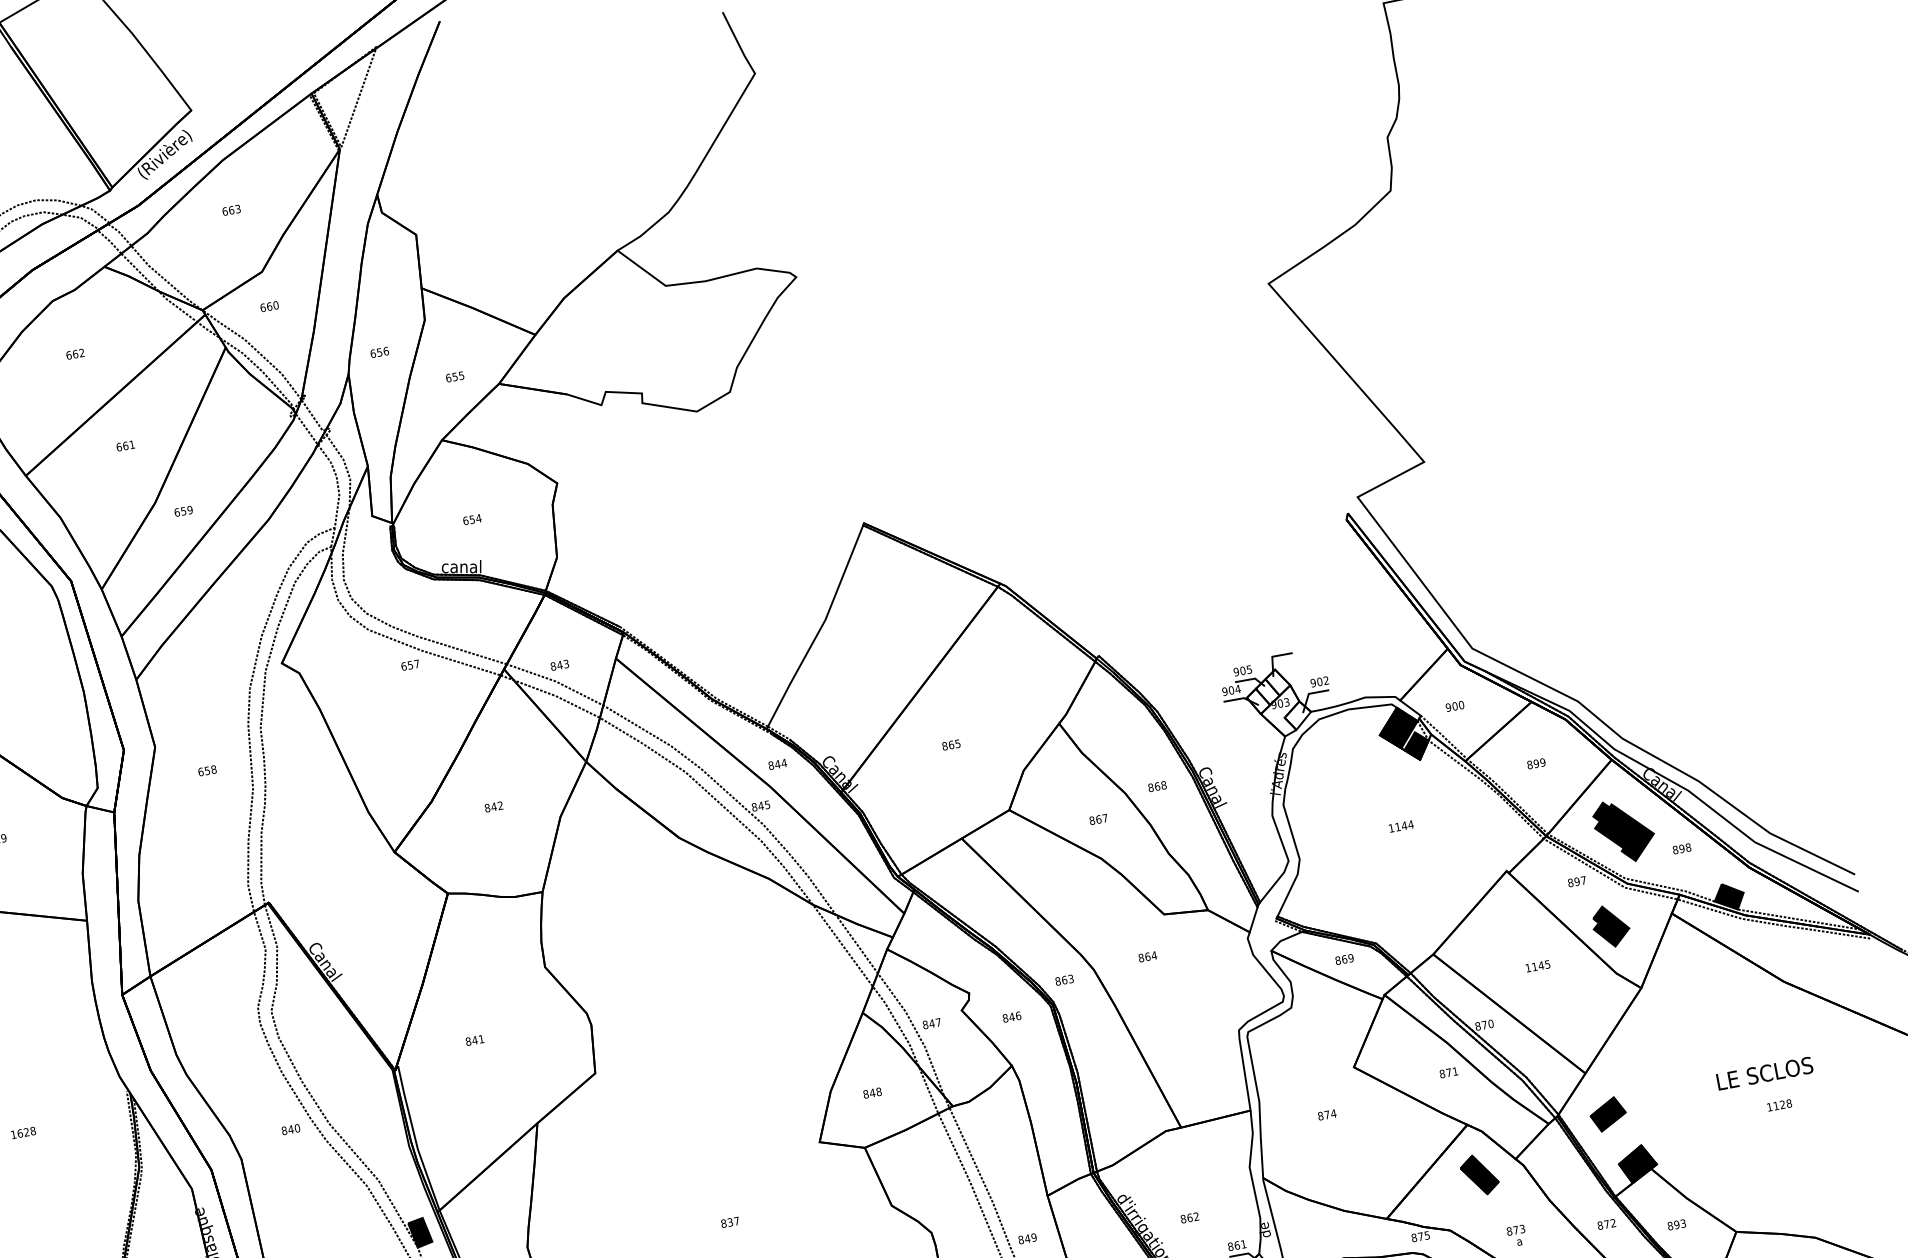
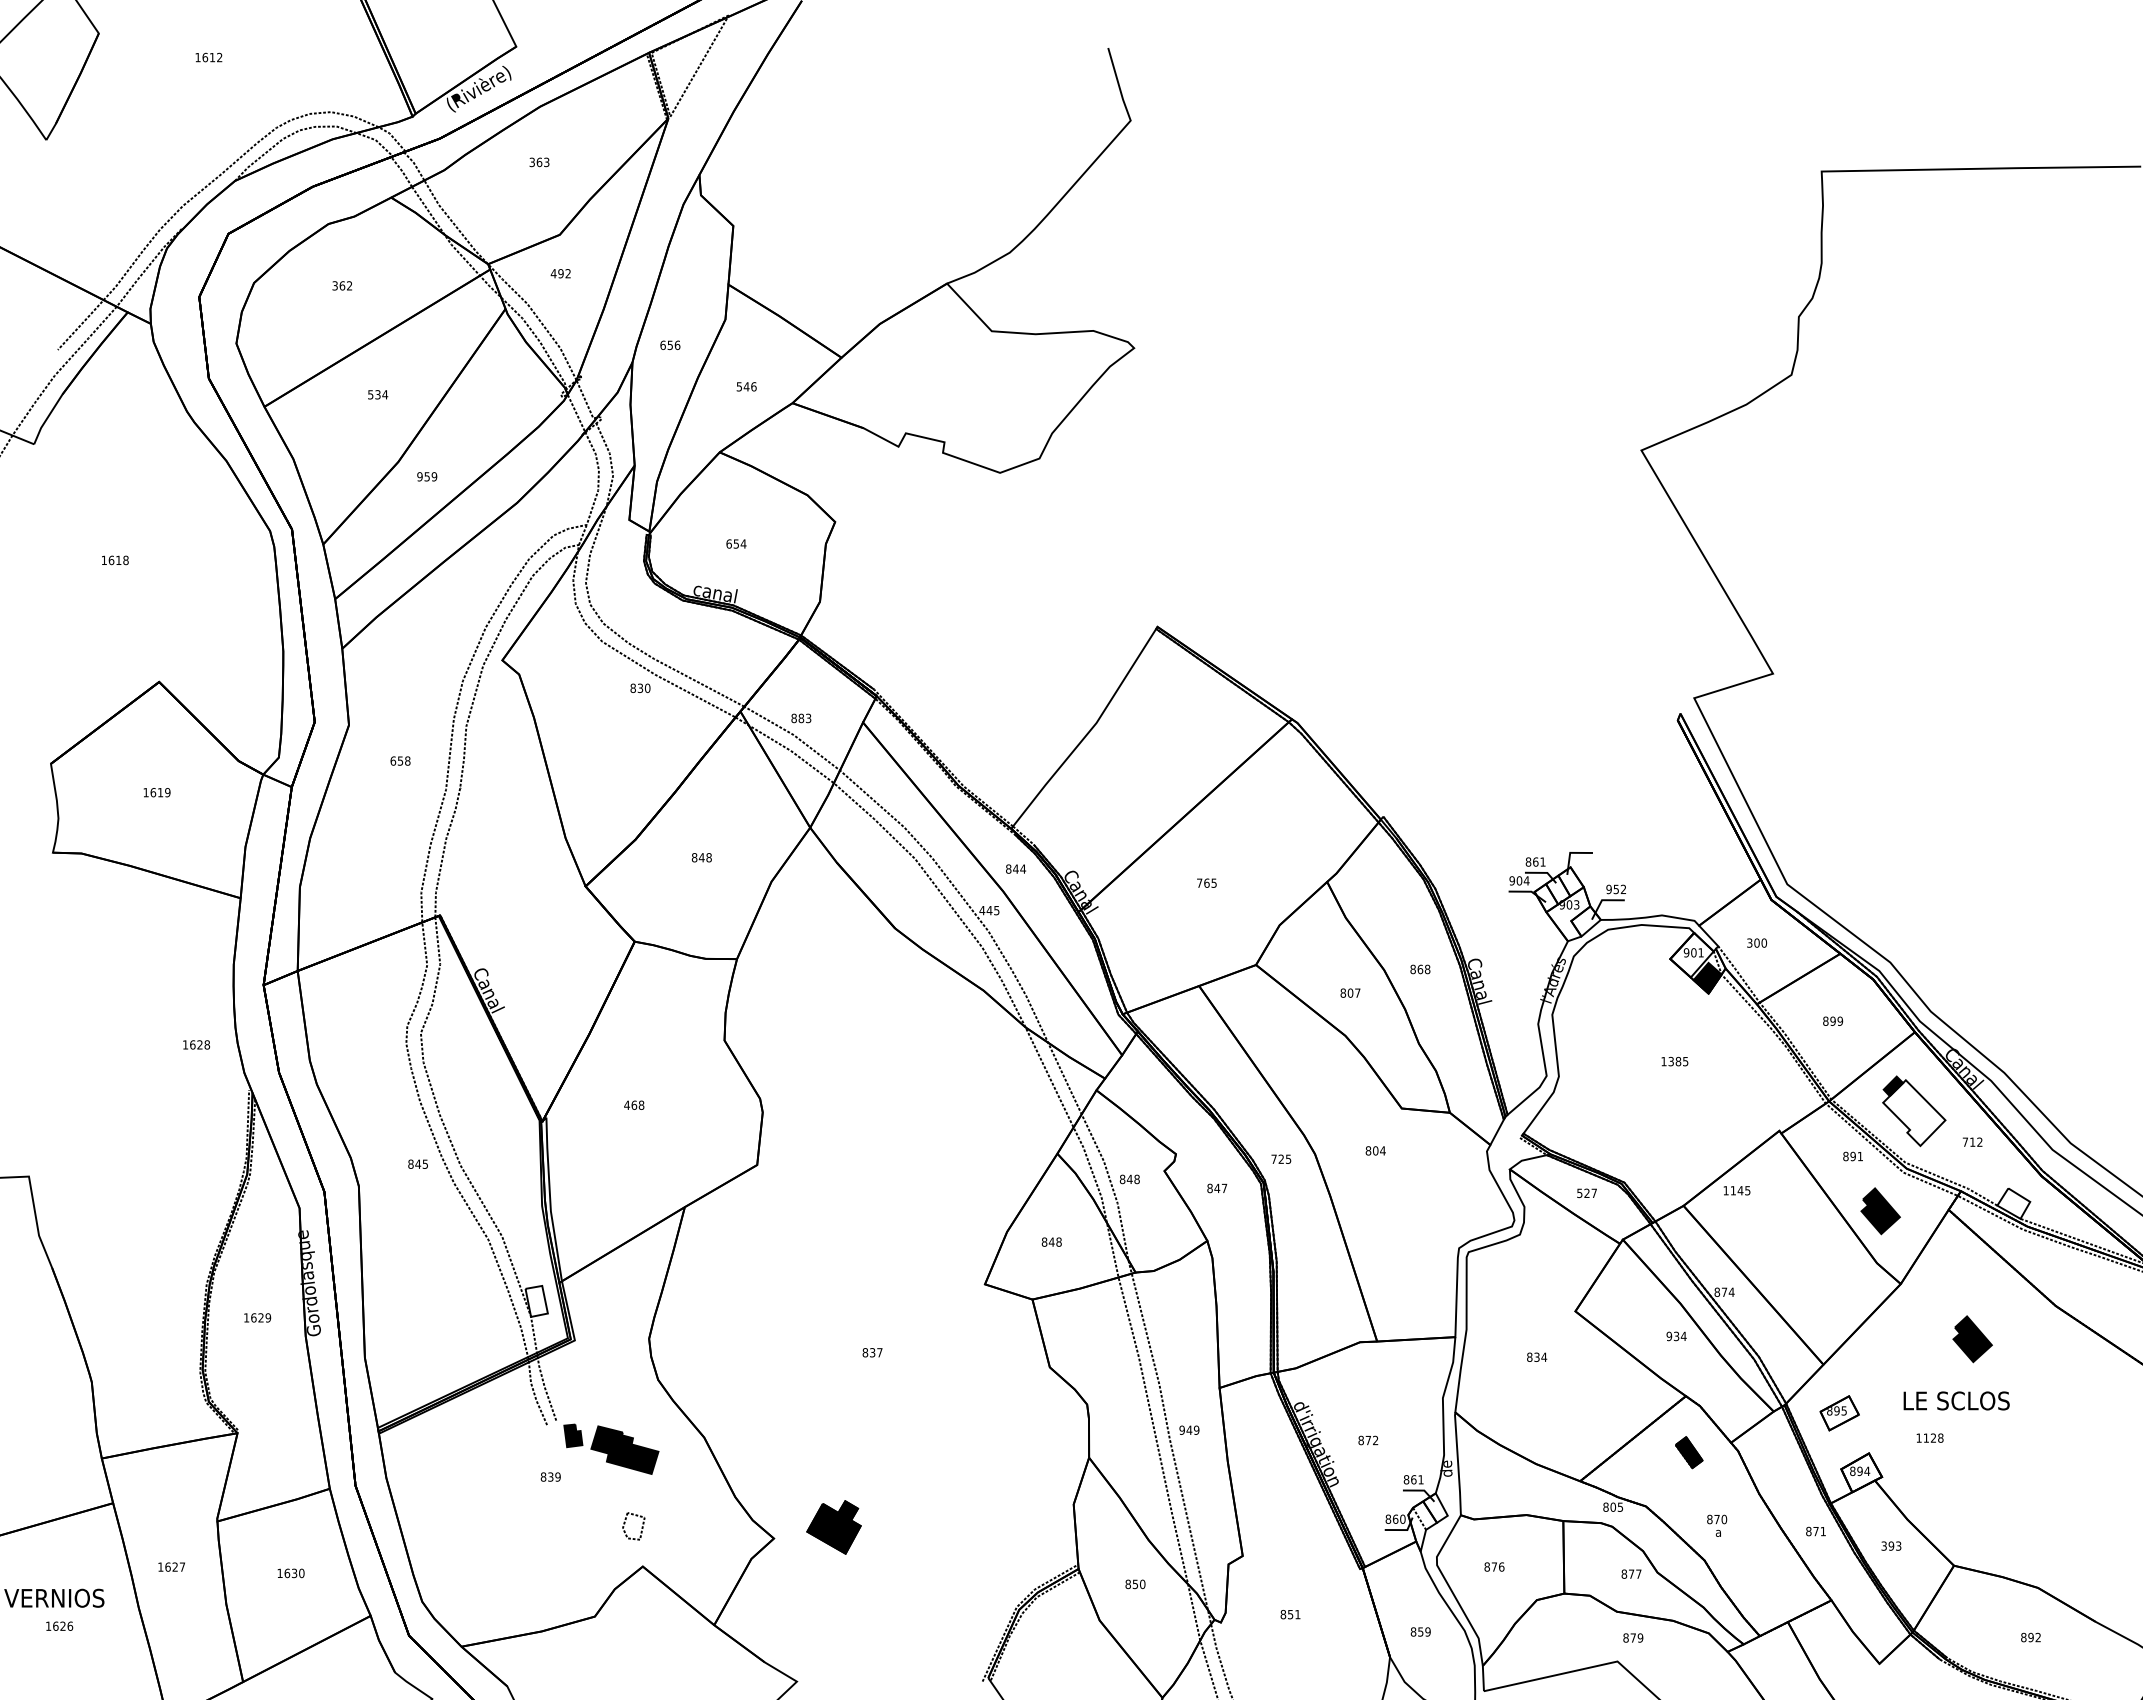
text: (225, 211) -> (532, 162), 663 -> 363
text: (269, 306) -> (560, 273), 660 -> 492
text: (68, 355) -> (334, 285), 662 -> 362
text: (454, 376) -> (746, 386), 655 -> 546
text: (126, 445) -> (378, 394), 661 -> 534
text: (176, 512) -> (419, 476), 659 -> 959
text: (410, 665) -> (640, 688), 657 -> 830
text: (560, 665) -> (801, 718), 843 -> 883
text: (1242, 670) -> (1535, 861), 905 -> 861
text: (1319, 681) -> (1616, 889), 902 -> 952
text: (1448, 707) -> (1749, 942), 900 -> 300
fill: (1398, 727) -> (1691, 954), removed
text: (944, 745) -> (1199, 882), 865 -> 765
text: (499, 805) -> (708, 857), 842 -> 848
text: (754, 807) -> (982, 910), 845 -> 445
text: (1098, 818) -> (1350, 992), 867 -> 807
text: (1404, 825) -> (1678, 1061), 1144 -> 1385
fill: (1624, 831) -> (1914, 1112), removed
text: (1681, 848) -> (1972, 1141), 898 -> 712
text: (1582, 880) -> (1859, 1156), 897 -> 891
fill: (1728, 896) -> (2013, 1203), removed
text: (1147, 956) -> (1375, 1150), 864 -> 804
text: (1345, 959) -> (1587, 1193), 869 -> 527
text: (1537, 966) -> (1736, 1190), moved
text: (1064, 979) -> (1281, 1158), 863 -> 725
text: (1018, 1015) -> (1224, 1188), 846 -> 847
text: (938, 1022) -> (1136, 1179), 847 -> 848
text: (1490, 1023) -> (1731, 1291), 870 -> 874
part: (1714, 1025) -> (1972, 1339), added
text: (475, 1039) -> (634, 1104), 841 -> 468
text: (1448, 1072) -> (1676, 1336), 871 -> 934
text: (1764, 1073) -> (1956, 1400), moved
text: (1778, 1104) -> (1929, 1437), moved
text: (1326, 1114) -> (1536, 1356), 874 -> 834
fill: (1608, 1114) -> (1839, 1413), removed
text: (297, 1127) -> (425, 1163), 840 -> 845
text: (23, 1132) -> (196, 1044), moved
fill: (1637, 1163) -> (1861, 1472), removed
part: (1480, 1174) -> (1689, 1452), size x0.7
text: (1189, 1217) -> (1368, 1440), 862 -> 872
text: (1612, 1222) -> (1822, 1530), 872 -> 871
text: (1669, 1225) -> (1883, 1545), 893 -> 393
text: (1522, 1228) -> (1724, 1519), 873 -> 870
fill: (419, 1231) -> (536, 1300), removed
text: (1420, 1235) -> (1613, 1506), 875 -> 805
text: (1020, 1239) -> (1181, 1429), 849 -> 949

